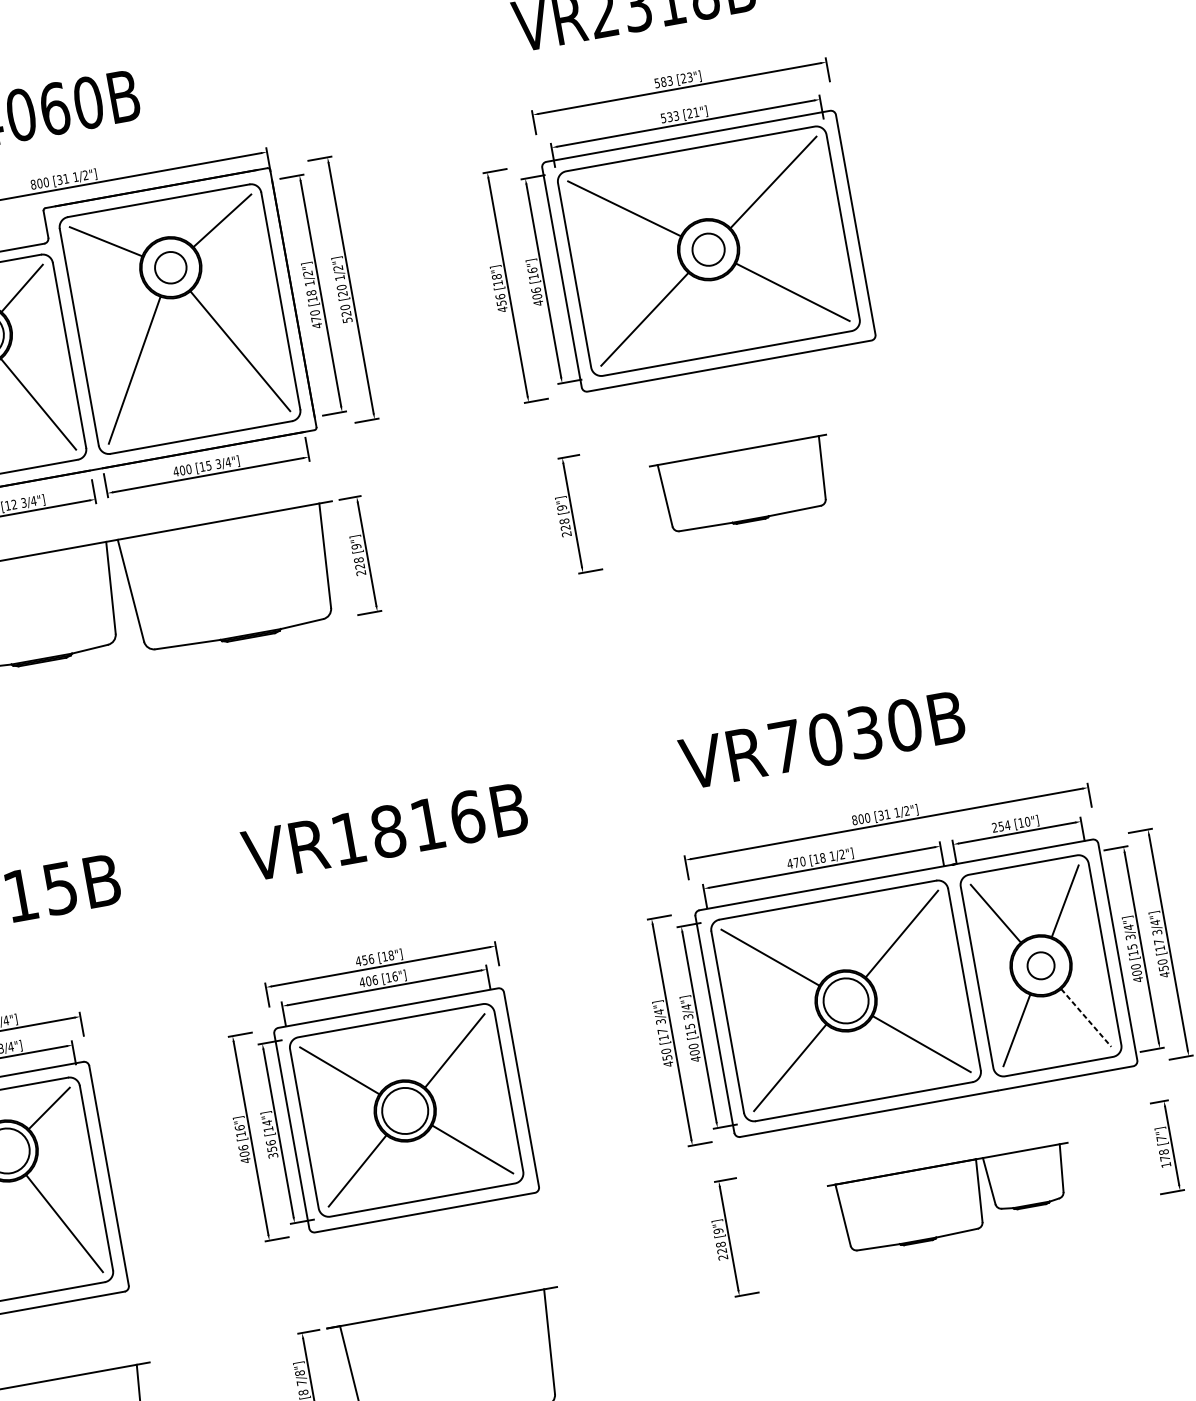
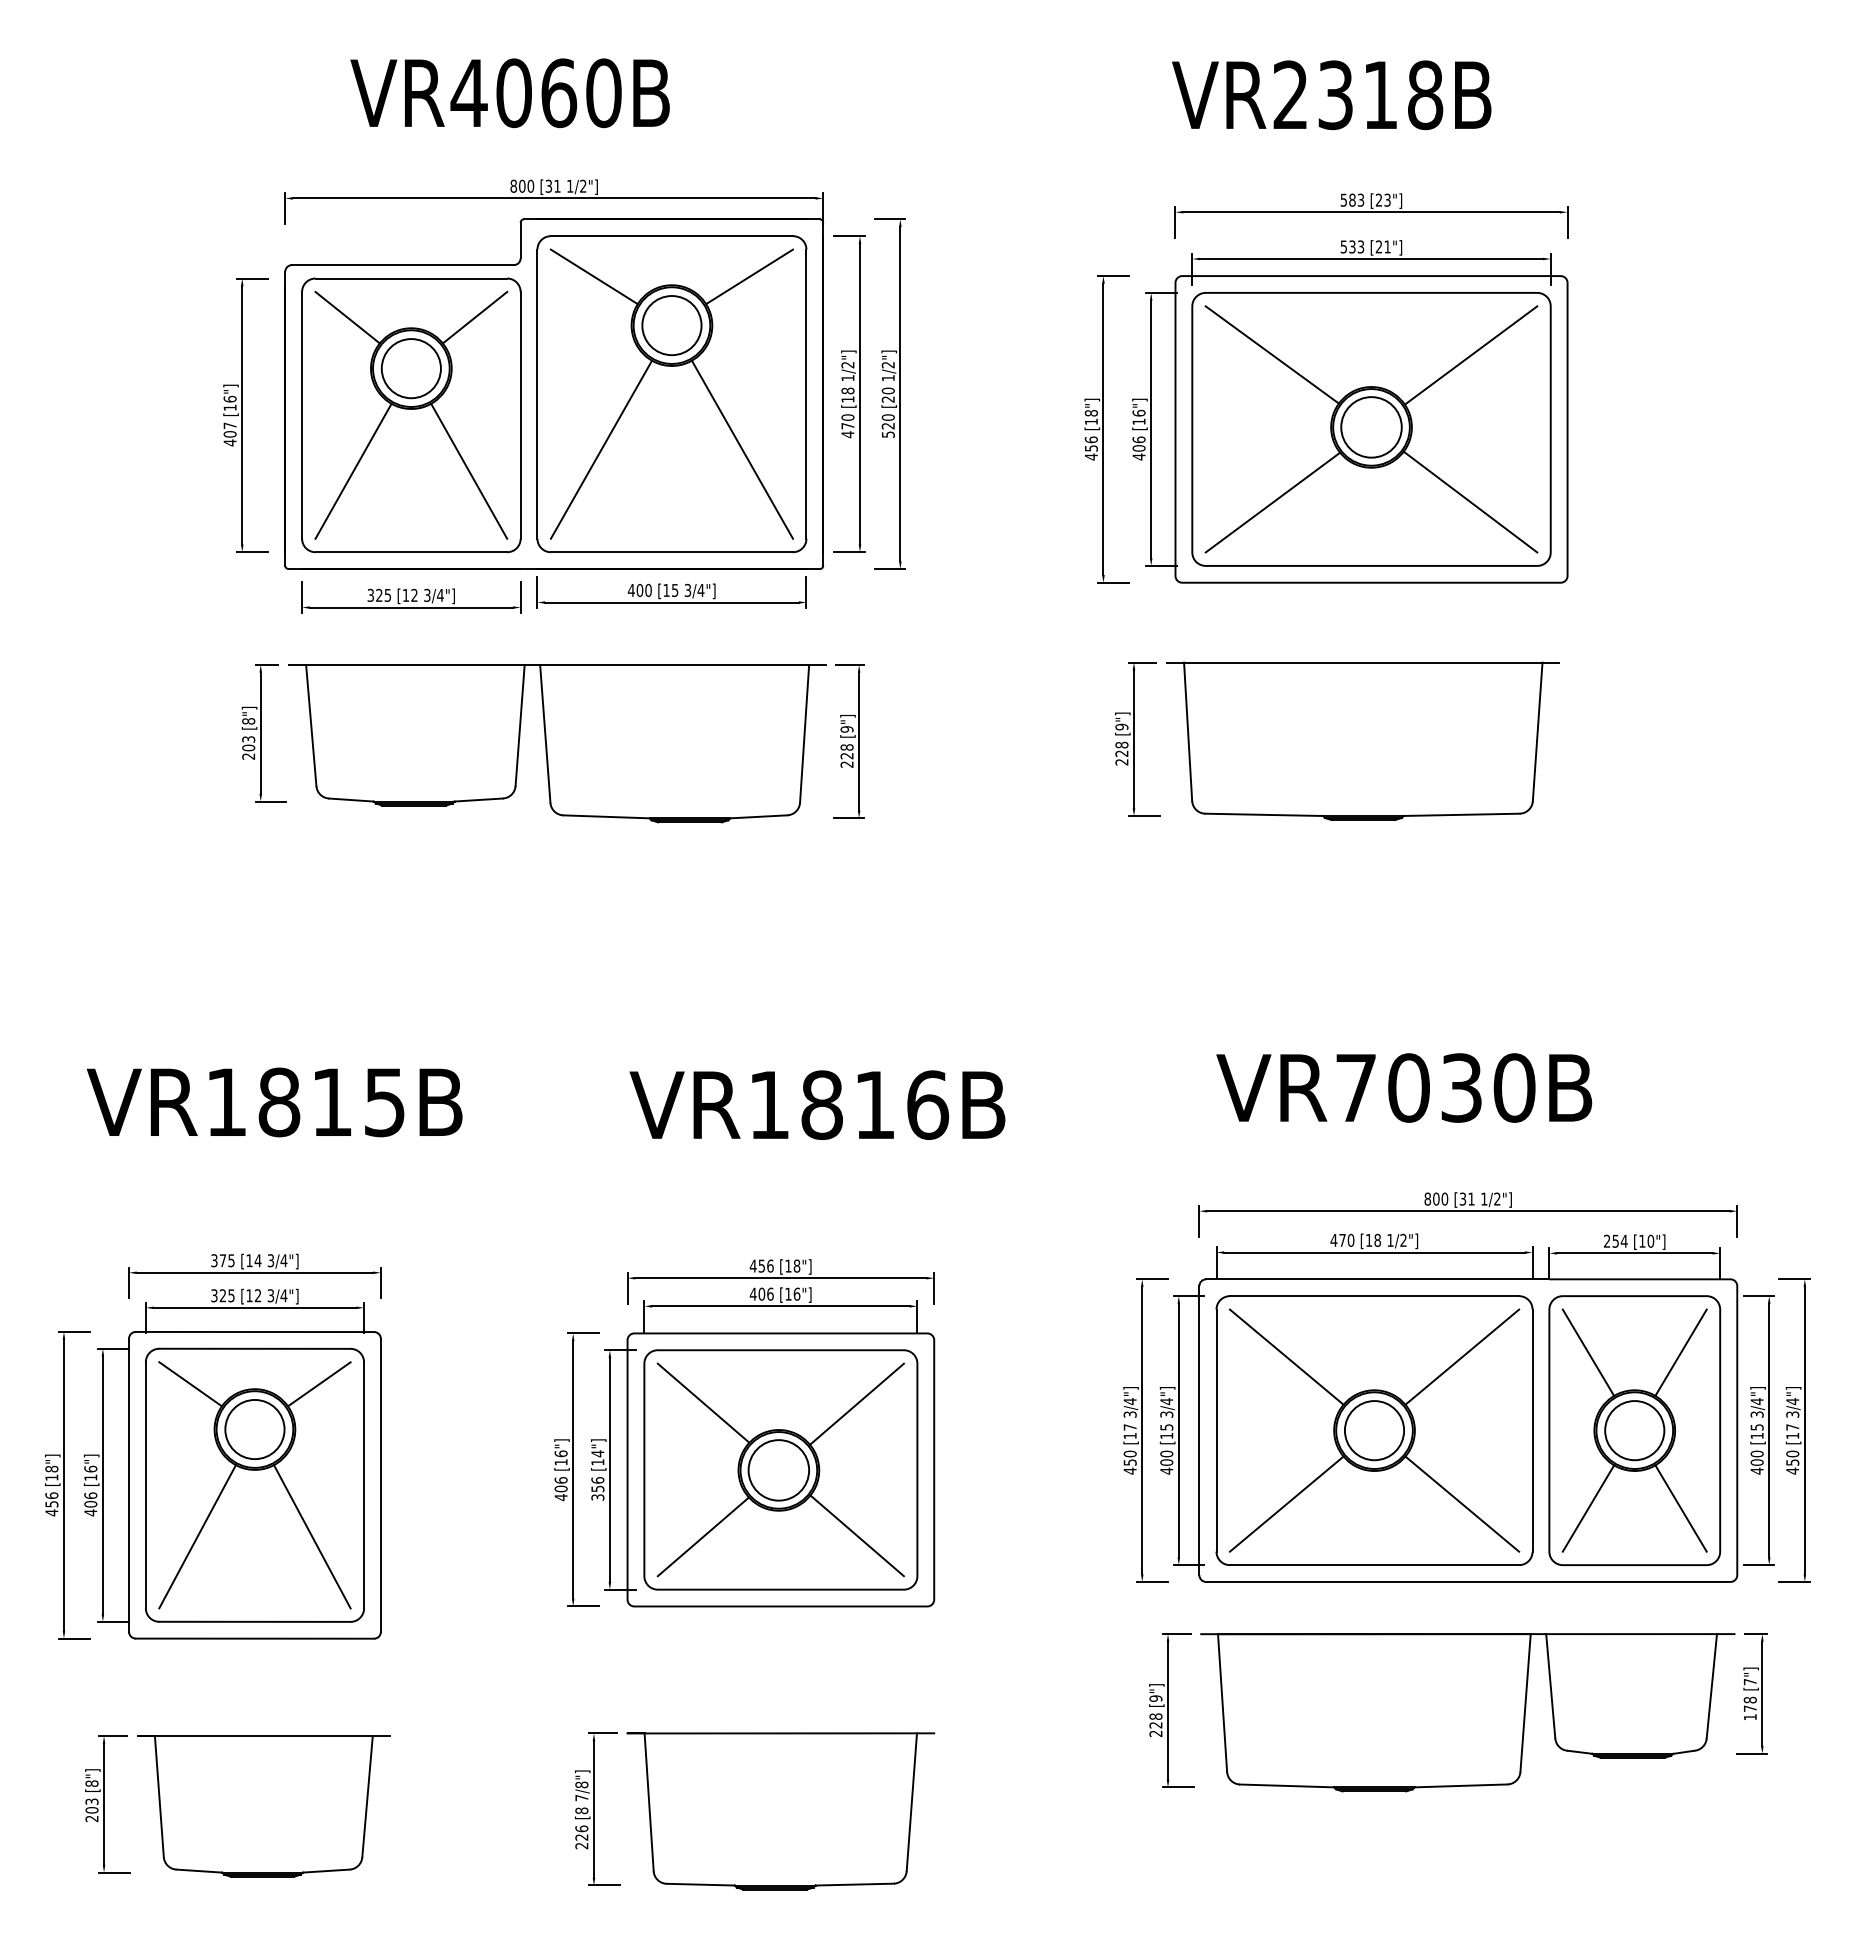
circle: (708, 249) -> (1371, 427), size x1.43
circle: (170, 267) -> (671, 325), size x1.43
part: (744, 485) -> (1362, 740), size x1.67
circle: (1040, 965) -> (1634, 1430), size x1.67
line: (1086, 1017) -> (1681, 1508), dashed -> solid
part: (953, 1199) -> (1467, 1712), size x1.67

